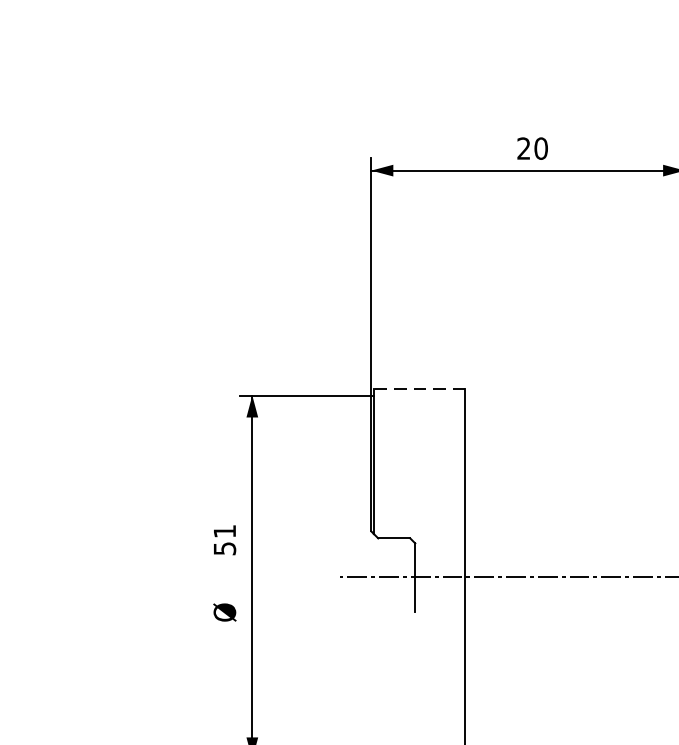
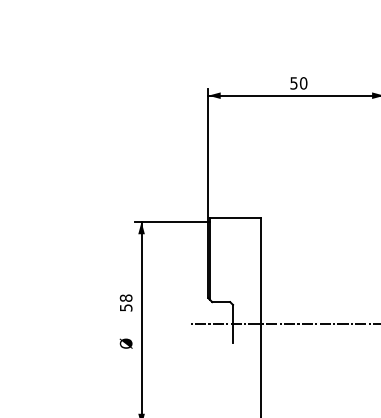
text: (523, 148) -> (293, 83), 20 -> 50
line: (419, 389) -> (235, 218), dashed -> solid
text: (223, 530) -> (125, 297), 51 -> 58

